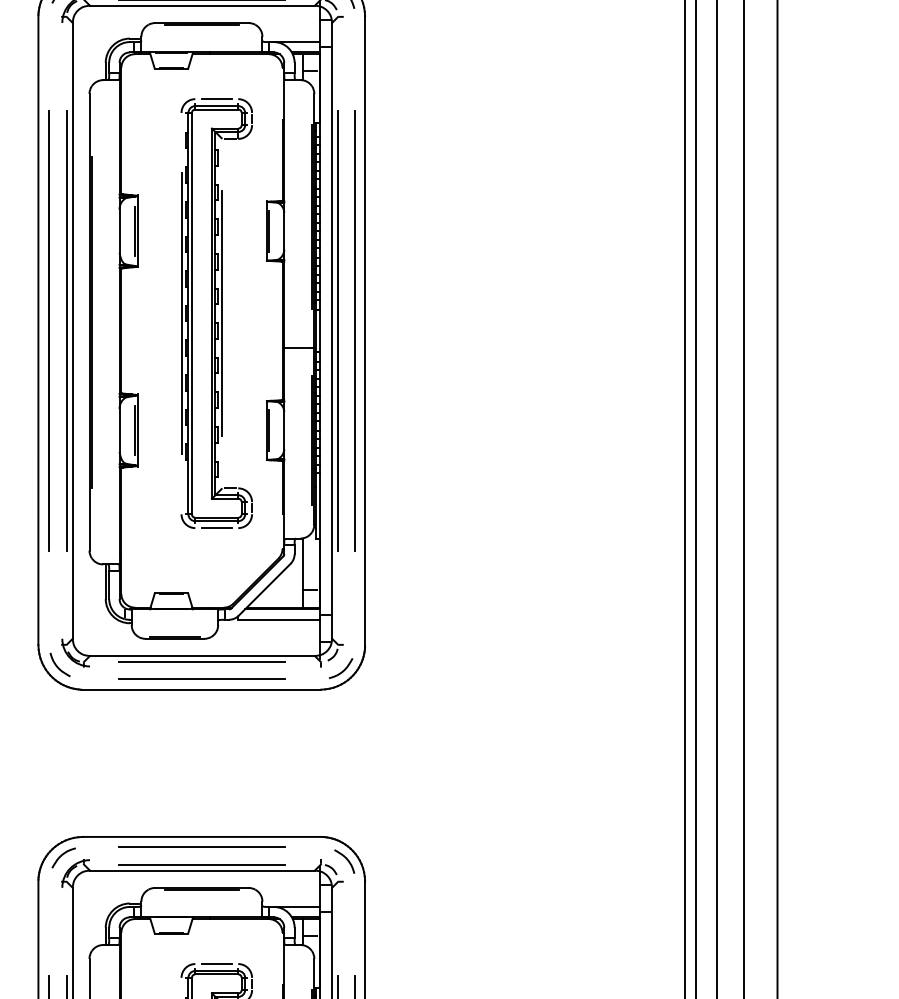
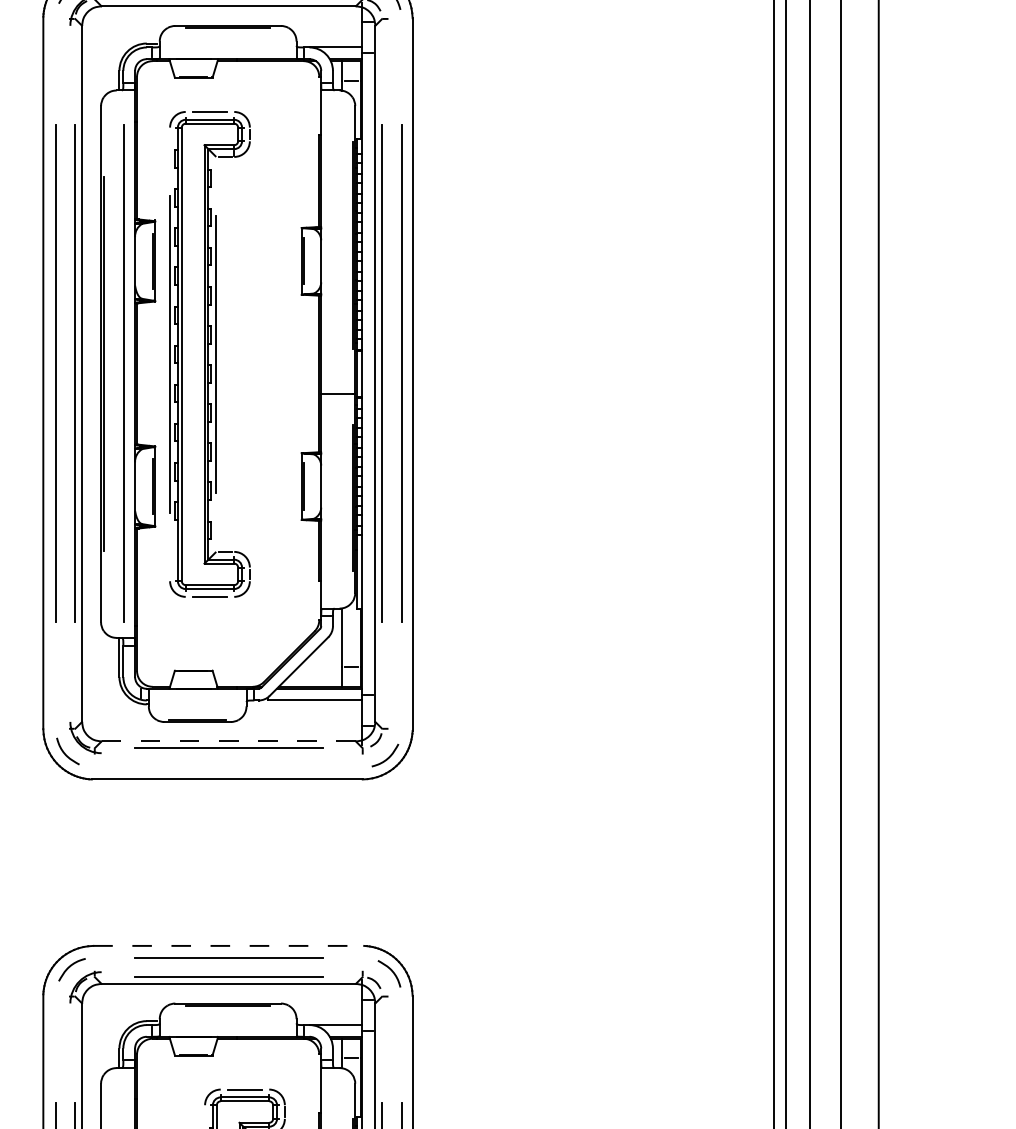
part: (216, 313) -> (209, 354), moved
line: (109, 330) -> (123, 373), added
line: (202, 656) -> (228, 741), solid -> dashed
line: (202, 679) -> (228, 767), removed
line: (203, 836) -> (229, 945), solid -> dashed

